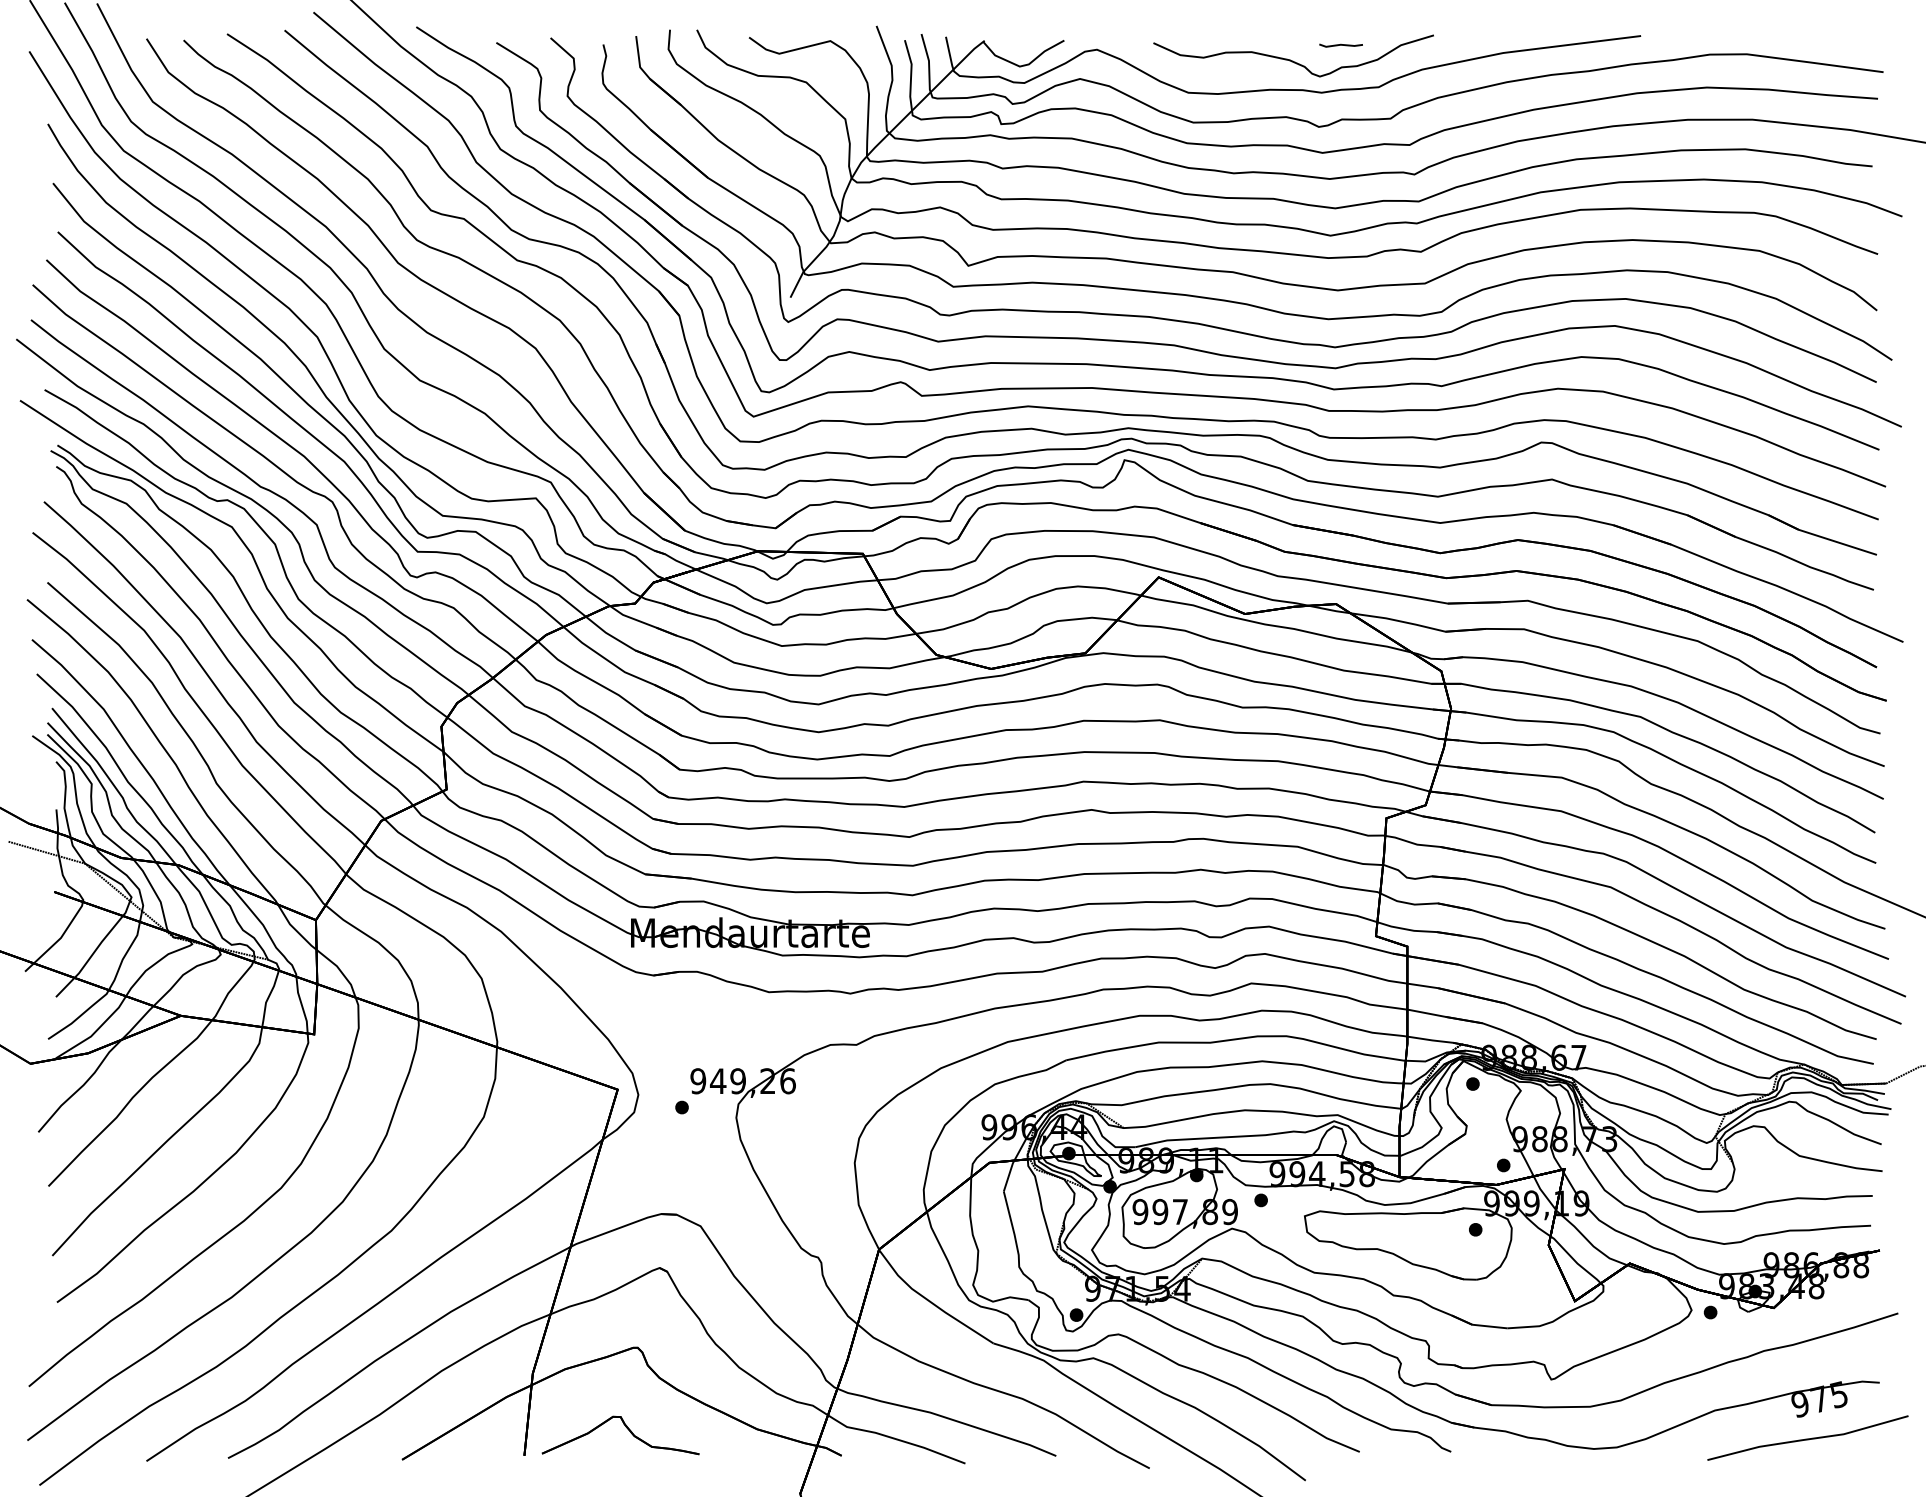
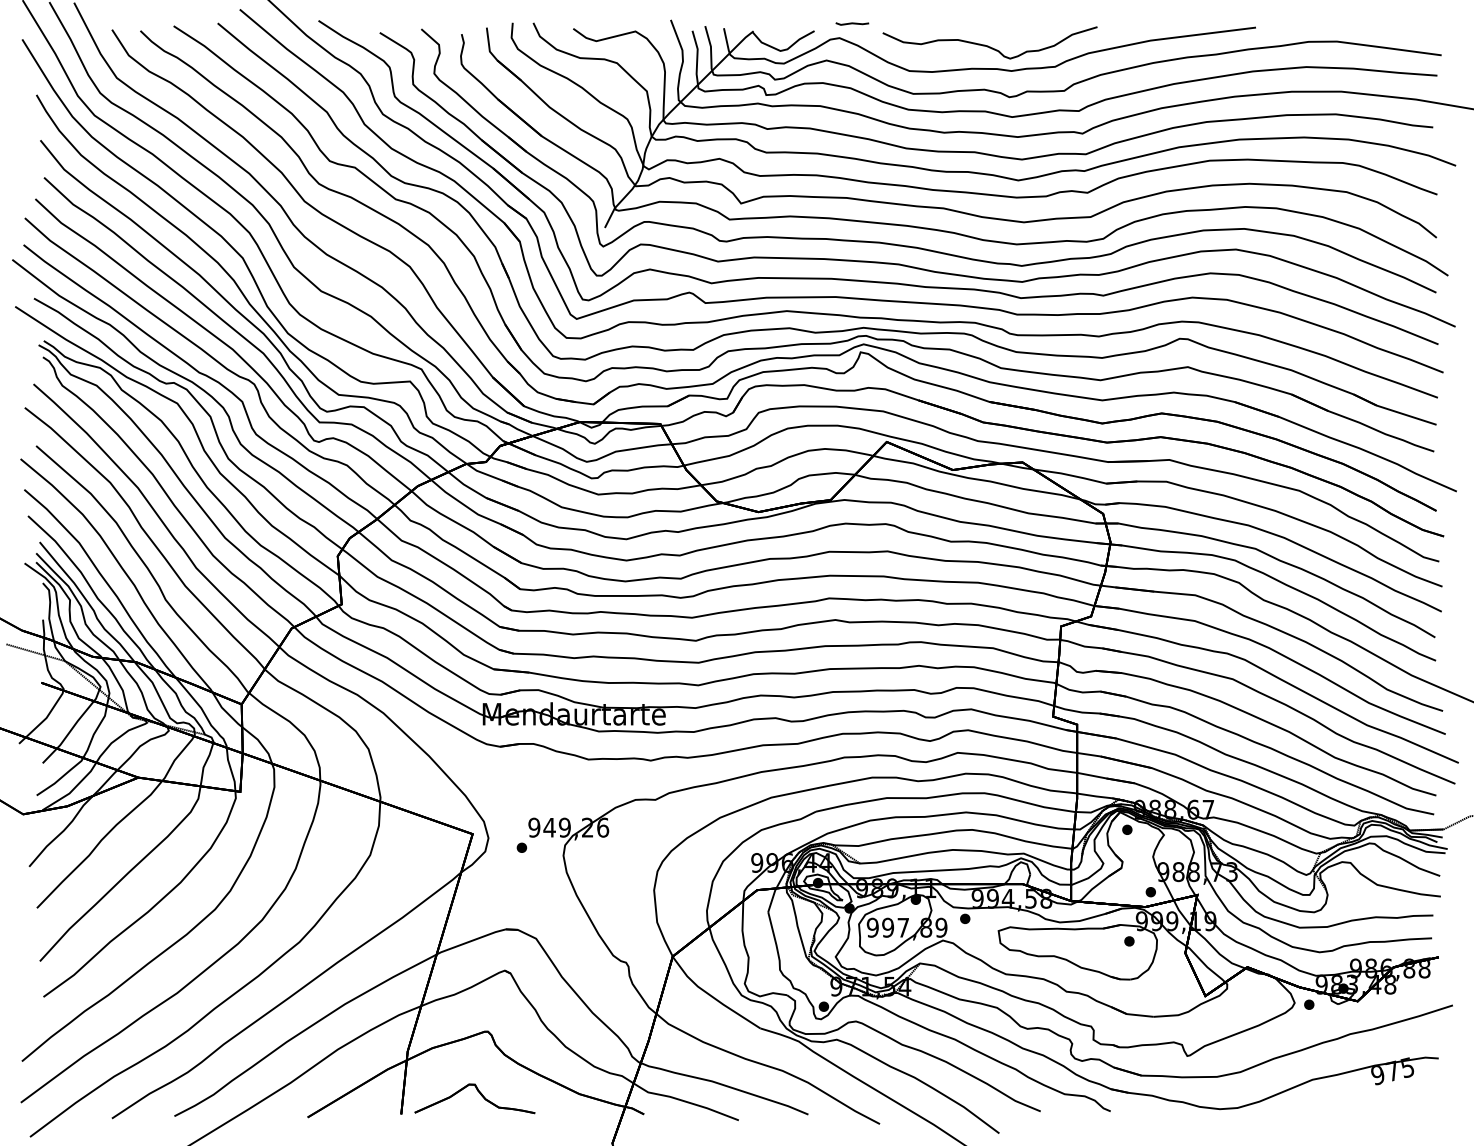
part: (1341, 45) -> (852, 23), moved
line: (1808, 1437) -> (1384, 1100), removed

